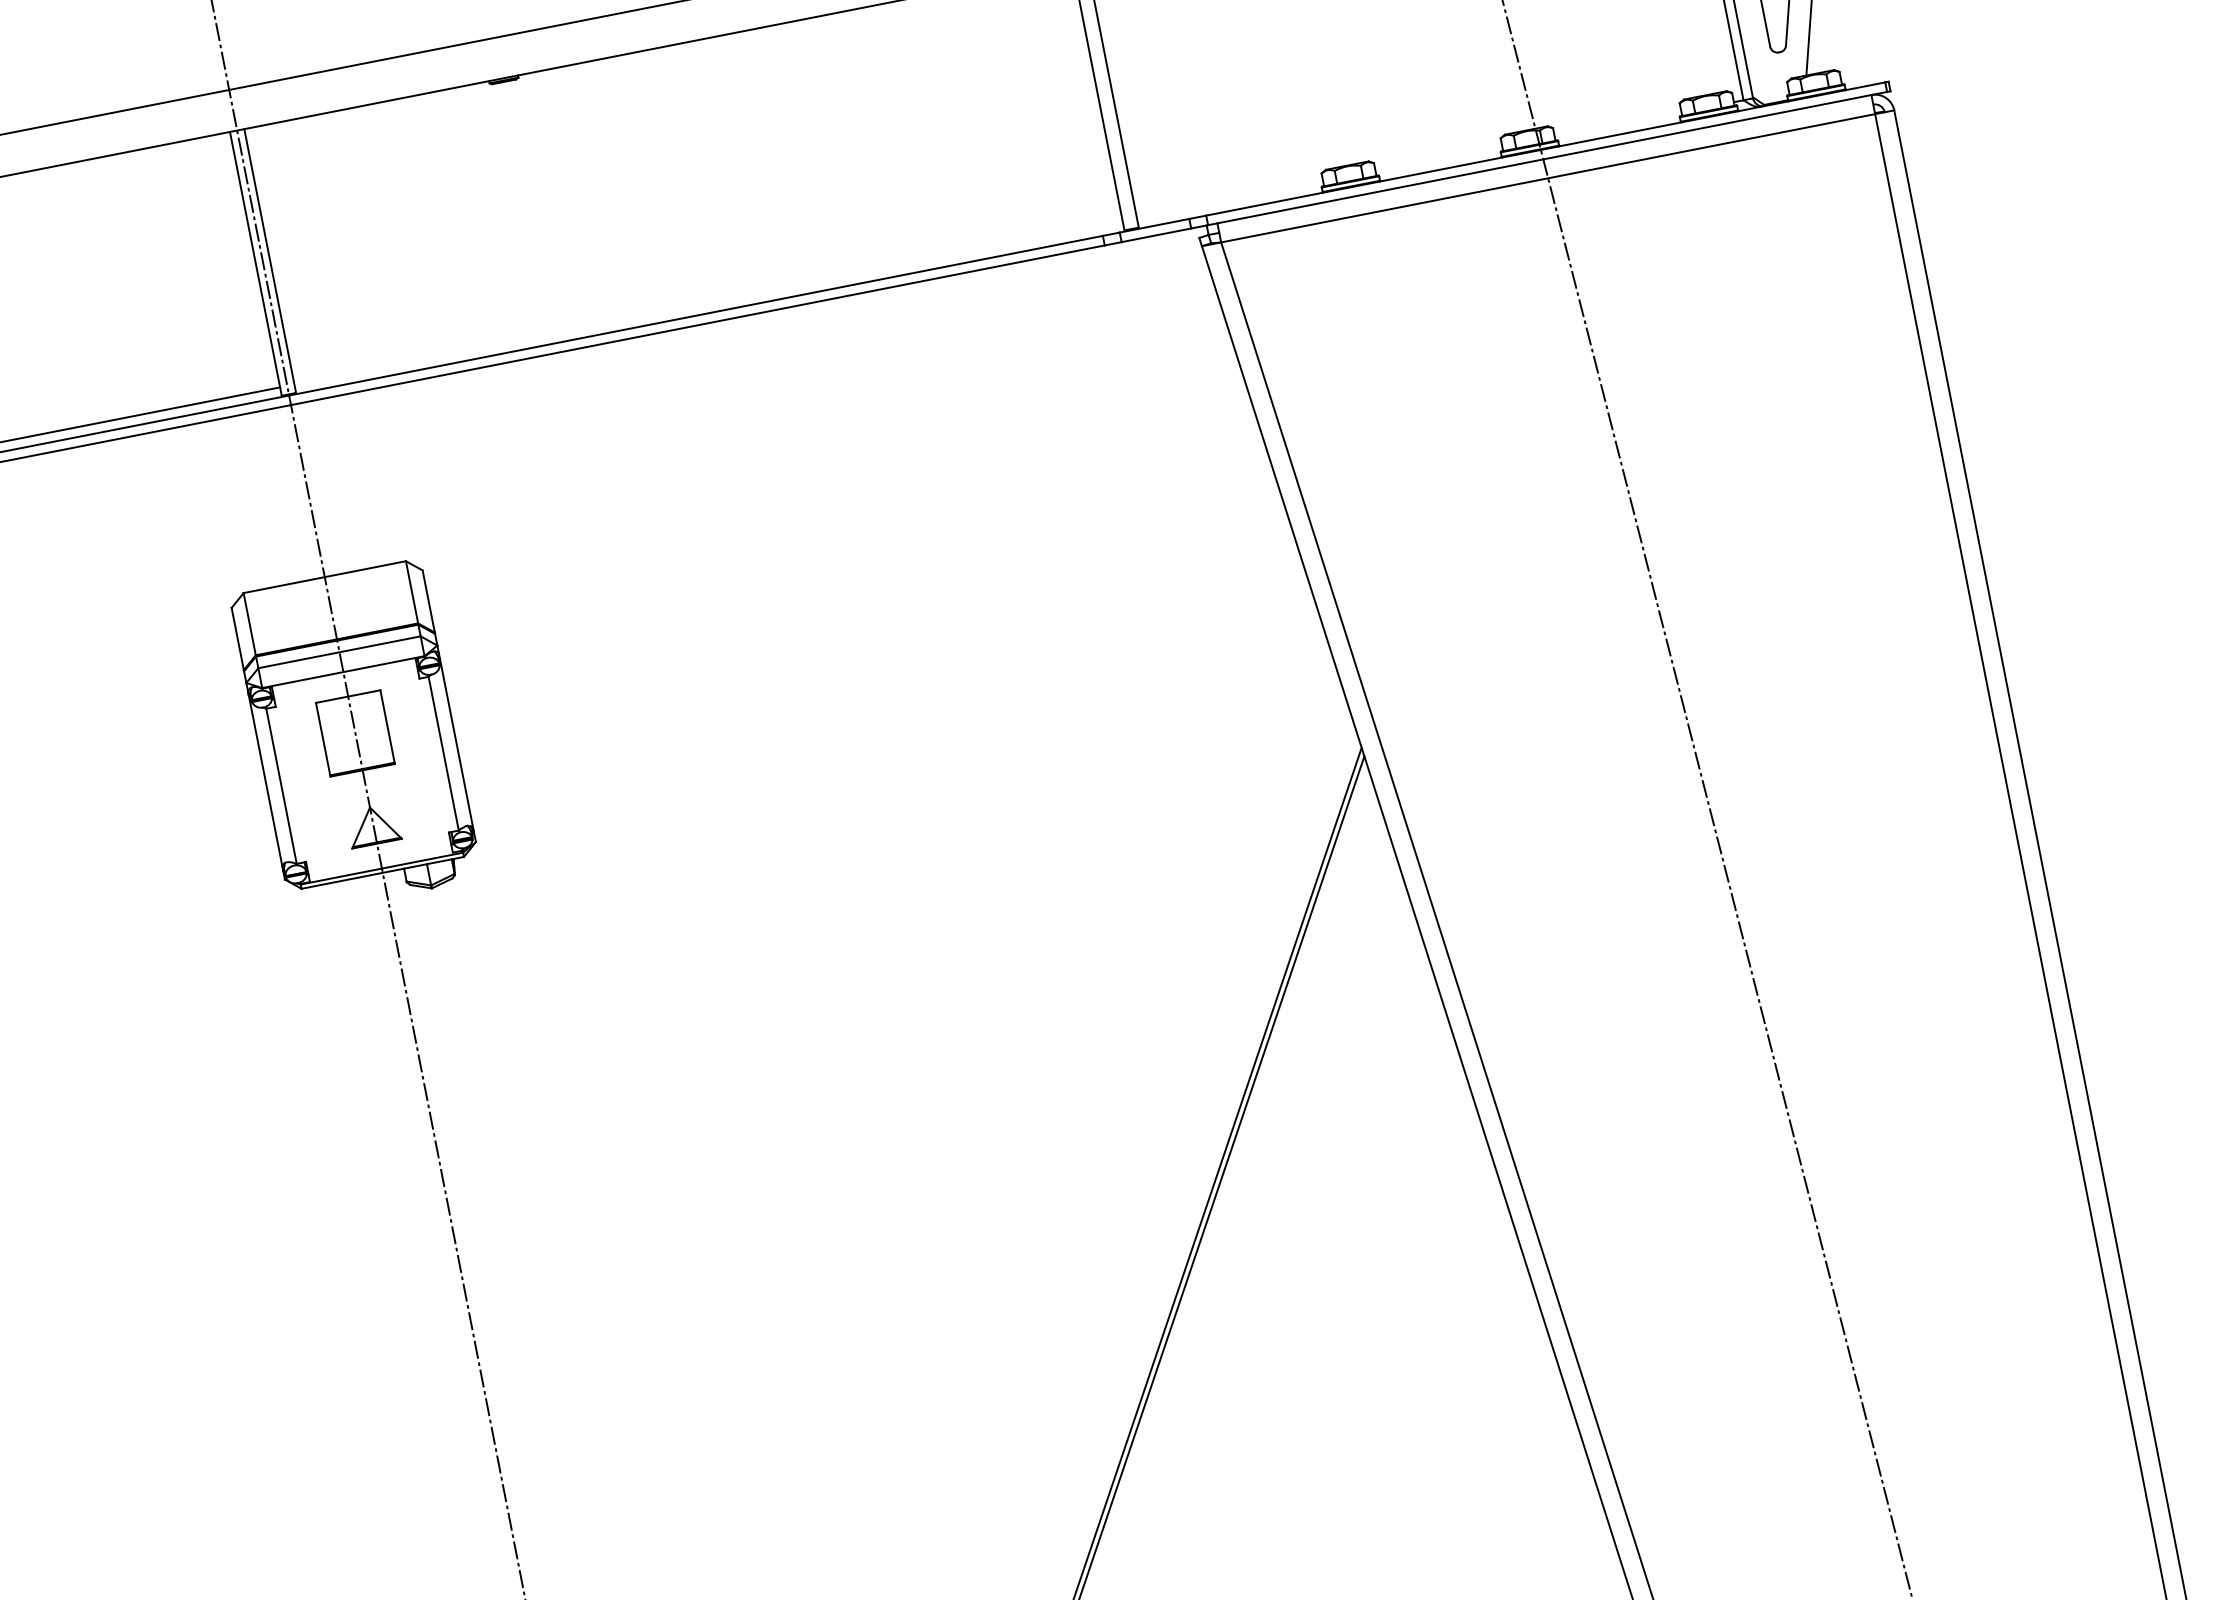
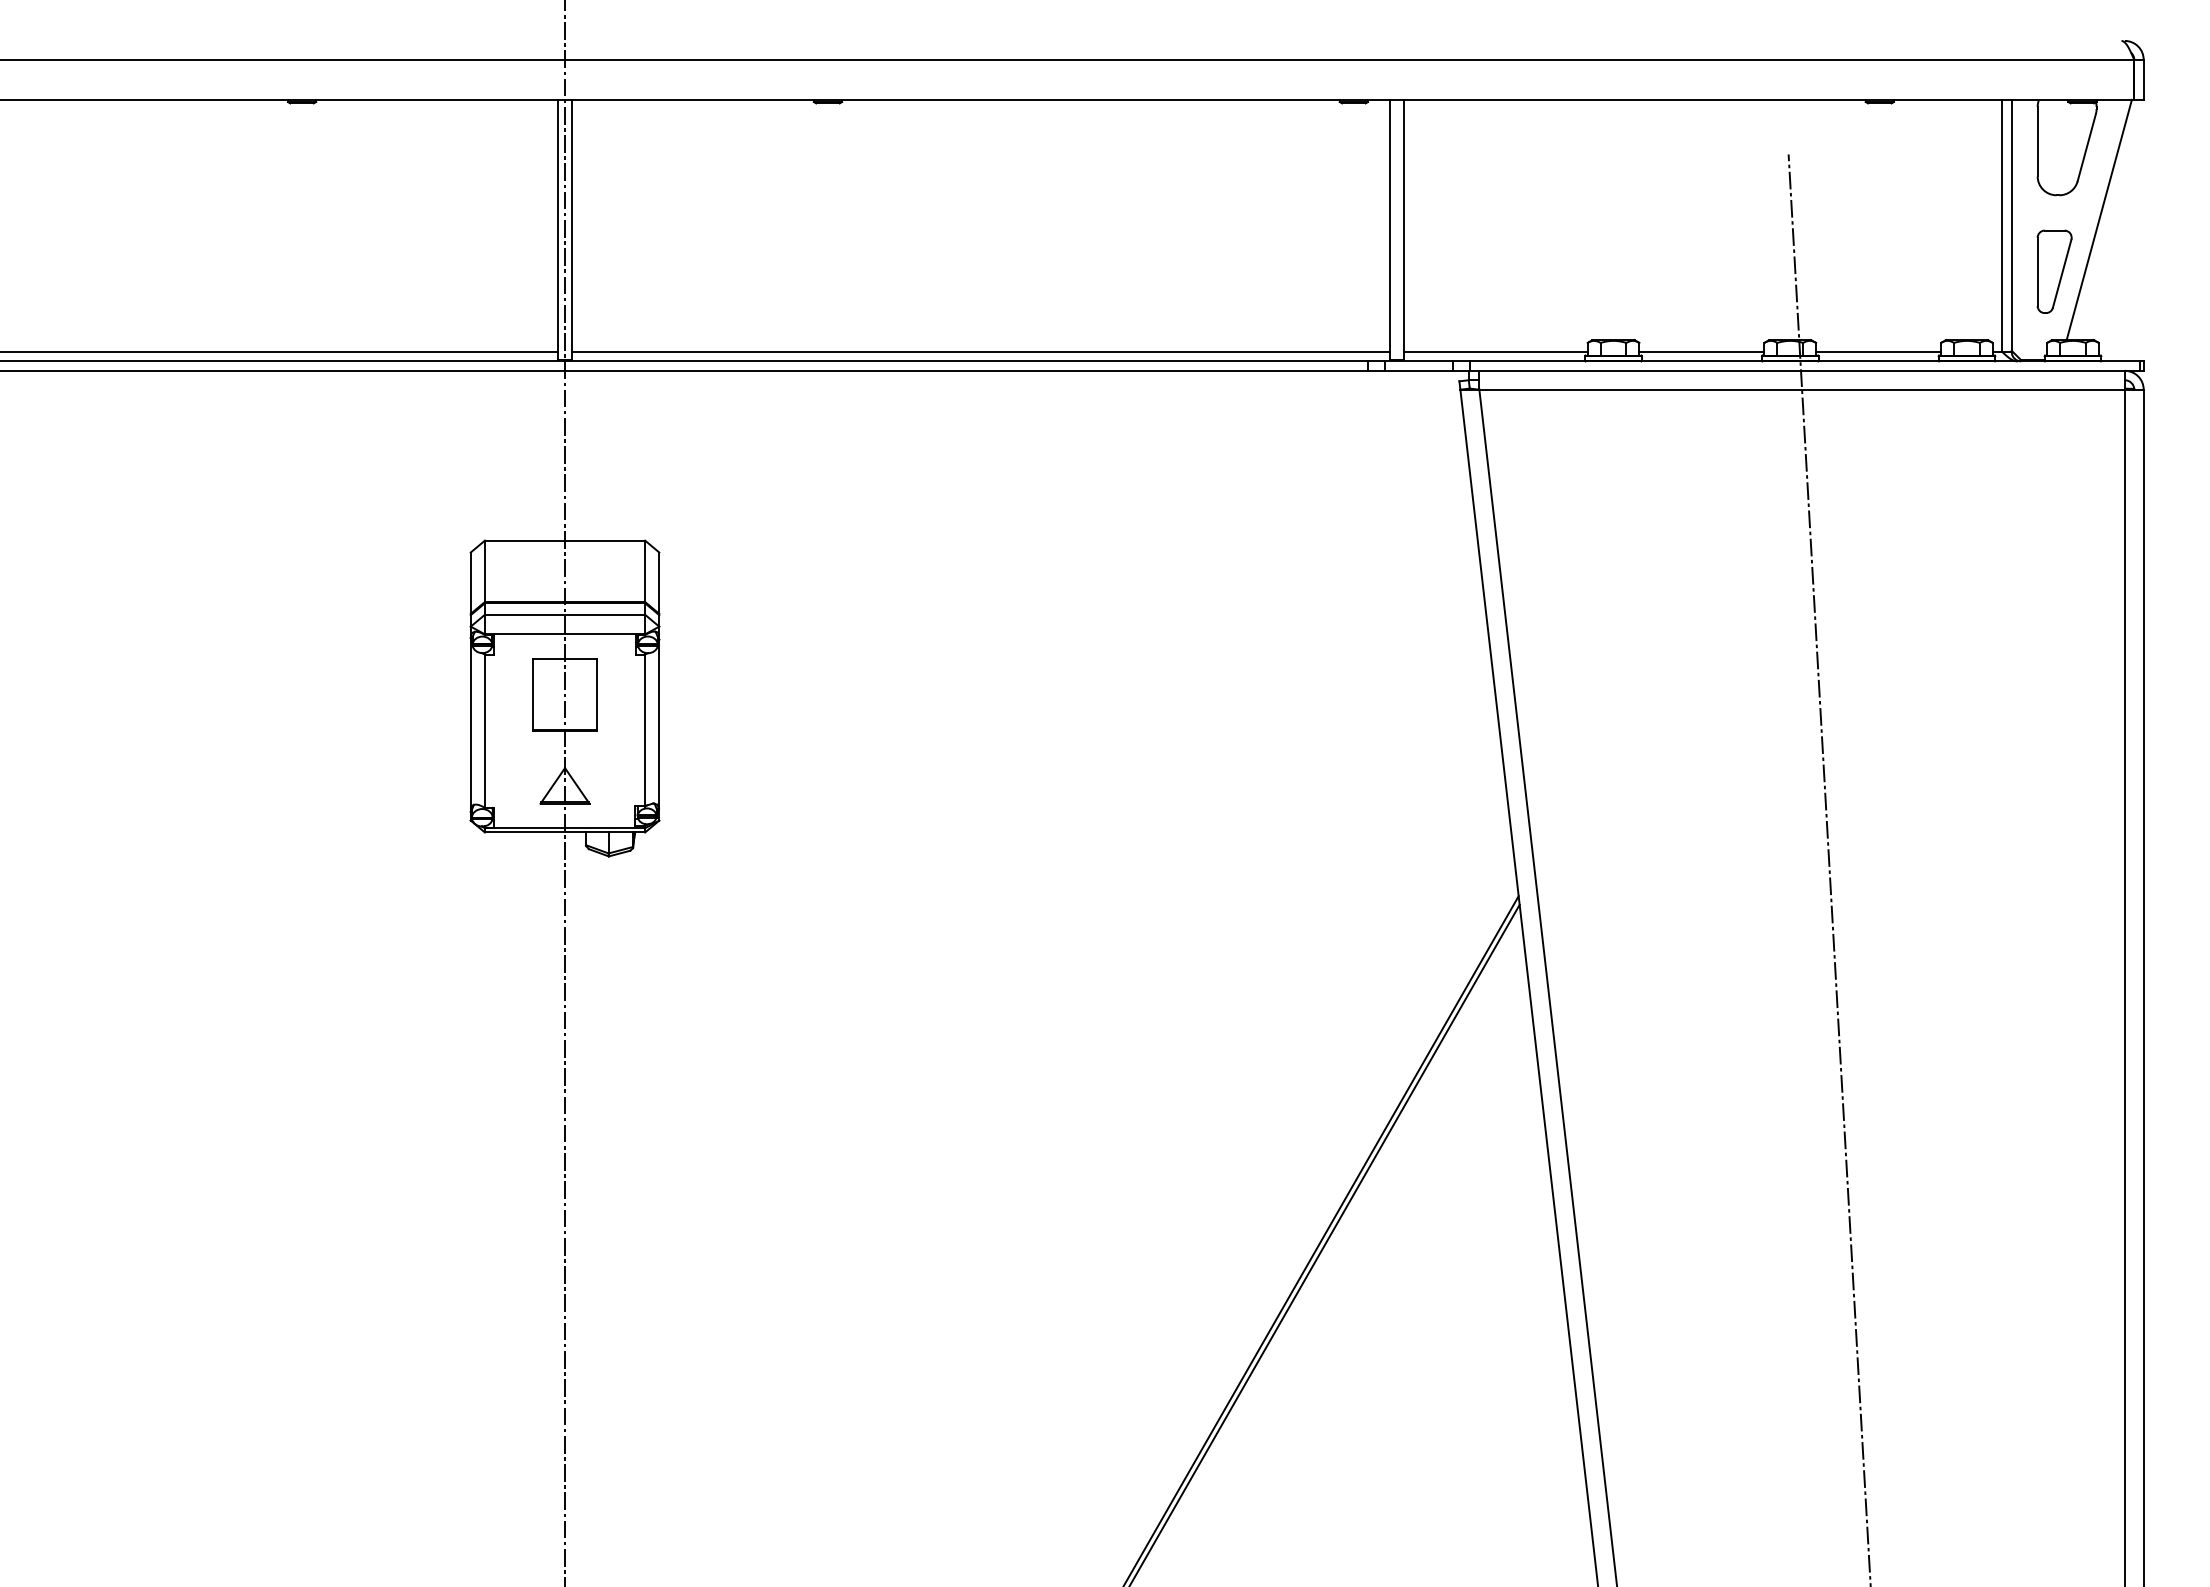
line: (1617, 124) -> (1878, 351), added
line: (1438, 159) -> (1701, 351), added
line: (1229, 200) -> (1495, 351), added
line: (708, 302) -> (980, 351), added

